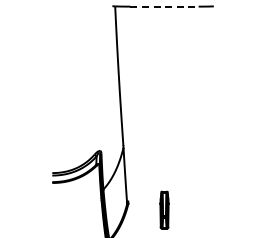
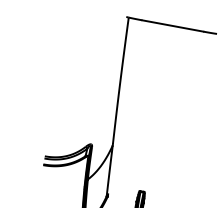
line: (165, 6) -> (173, 26), dashed -> solid

